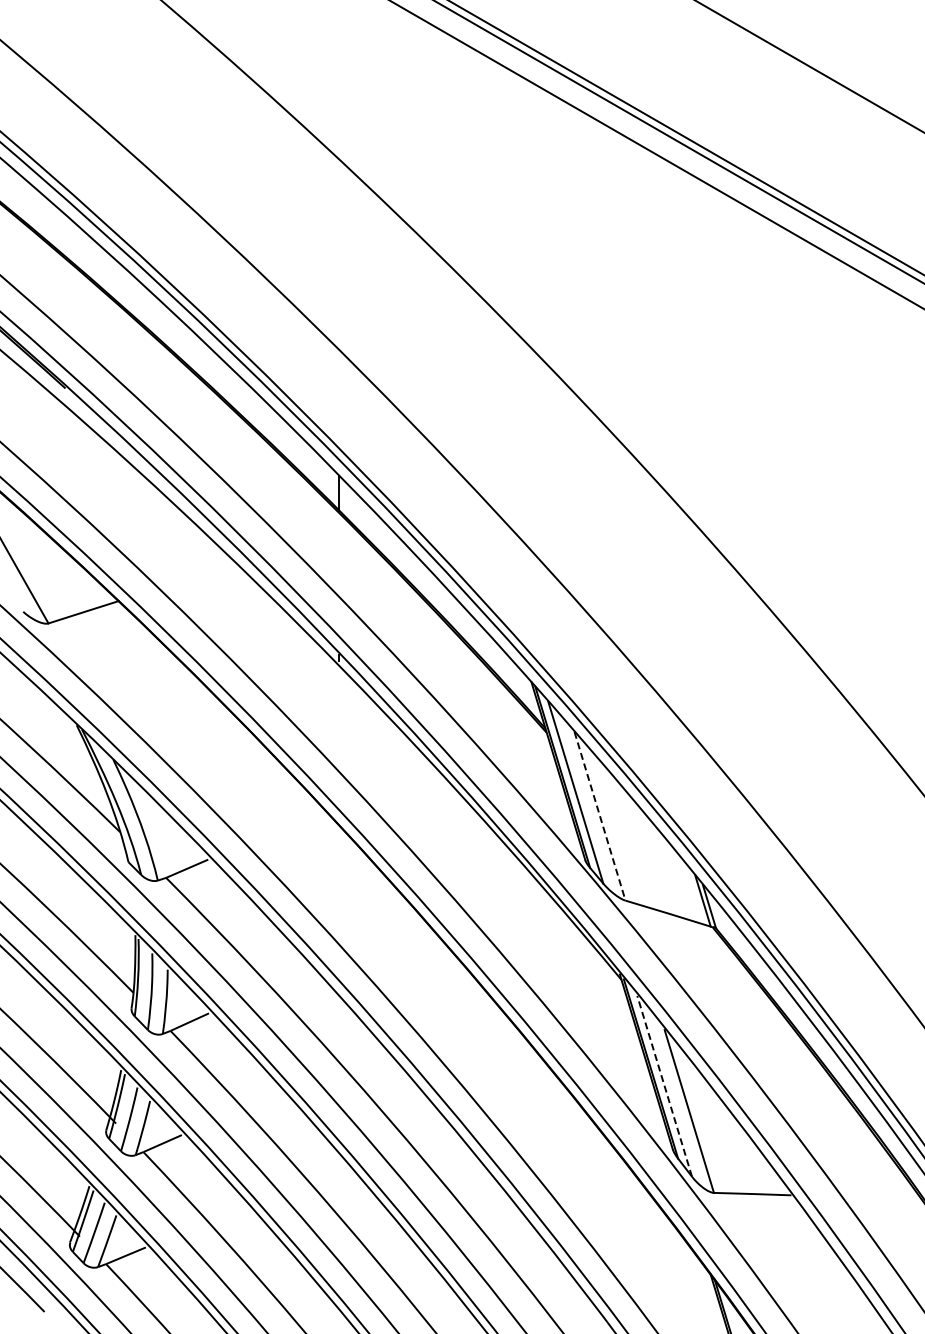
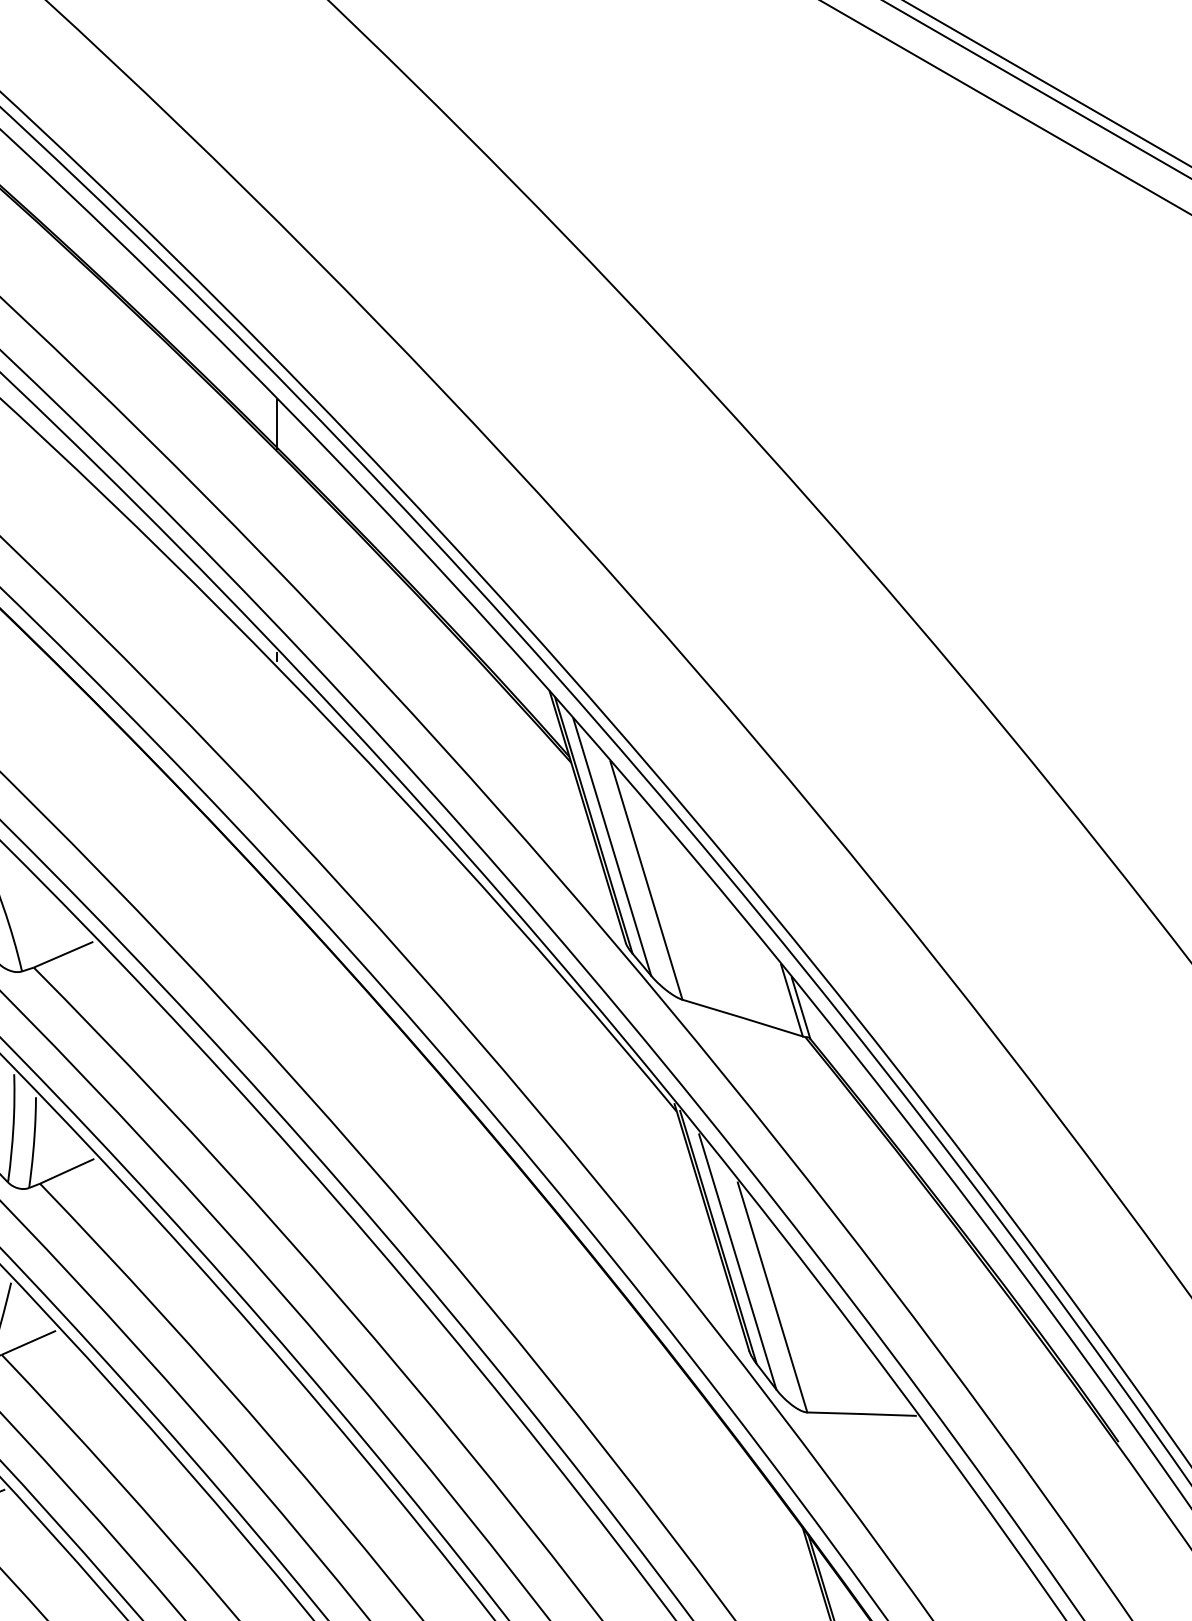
line: (600, 816) -> (647, 880), dashed -> solid
line: (664, 1085) -> (737, 1260), dashed -> solid

